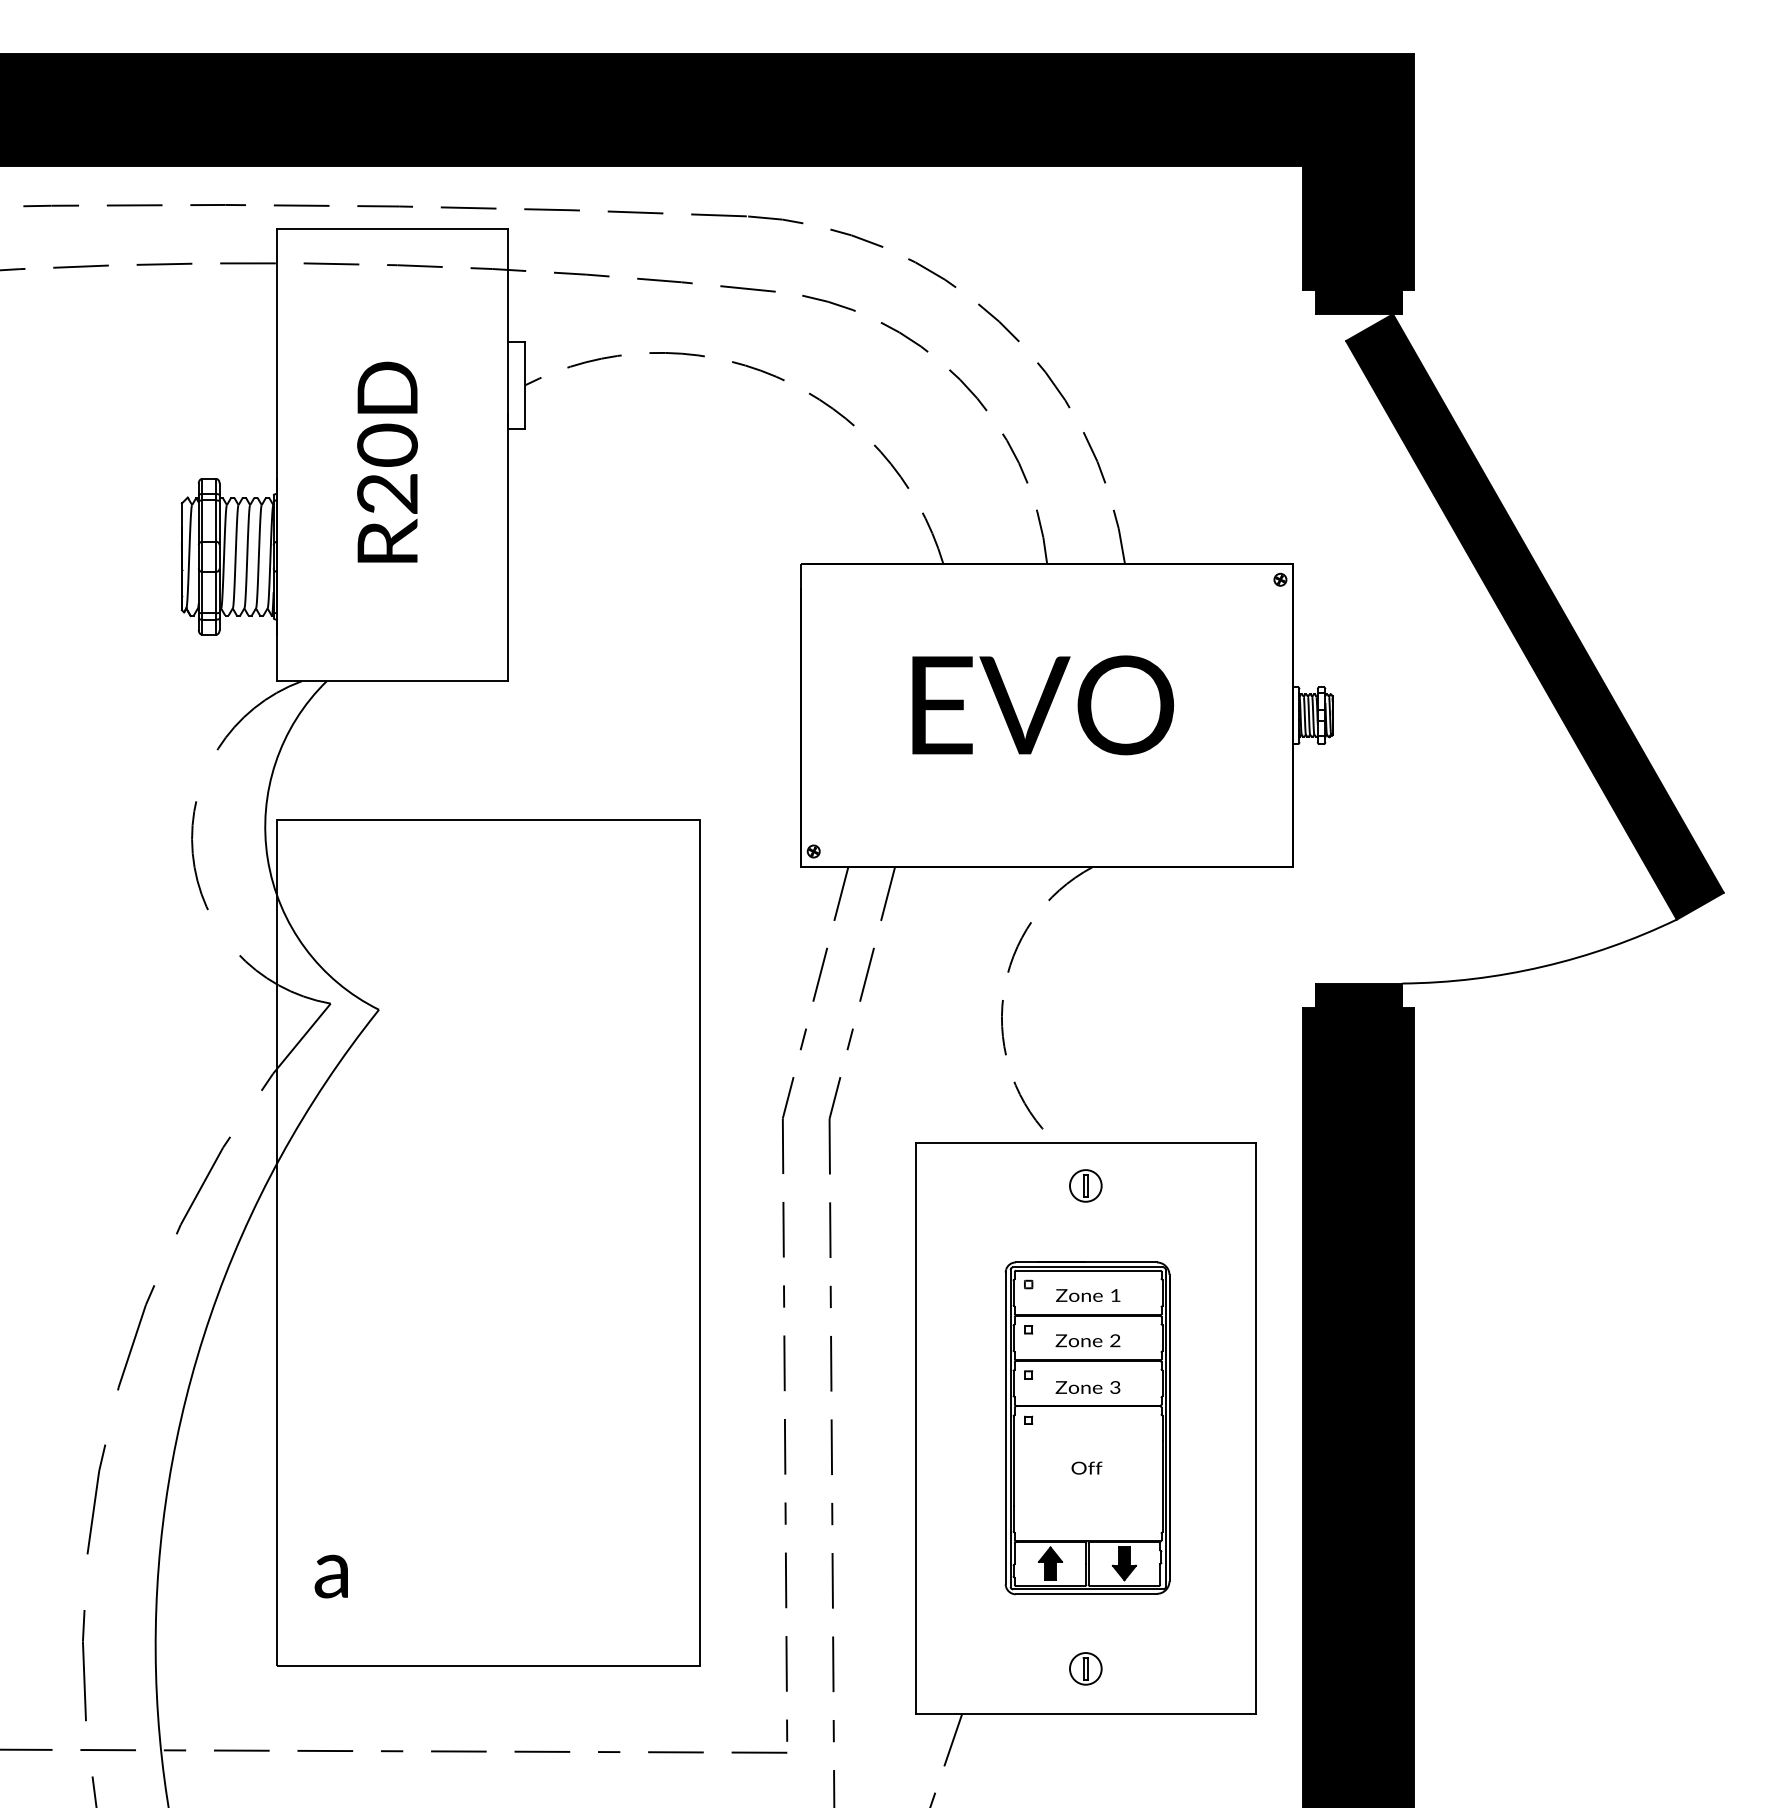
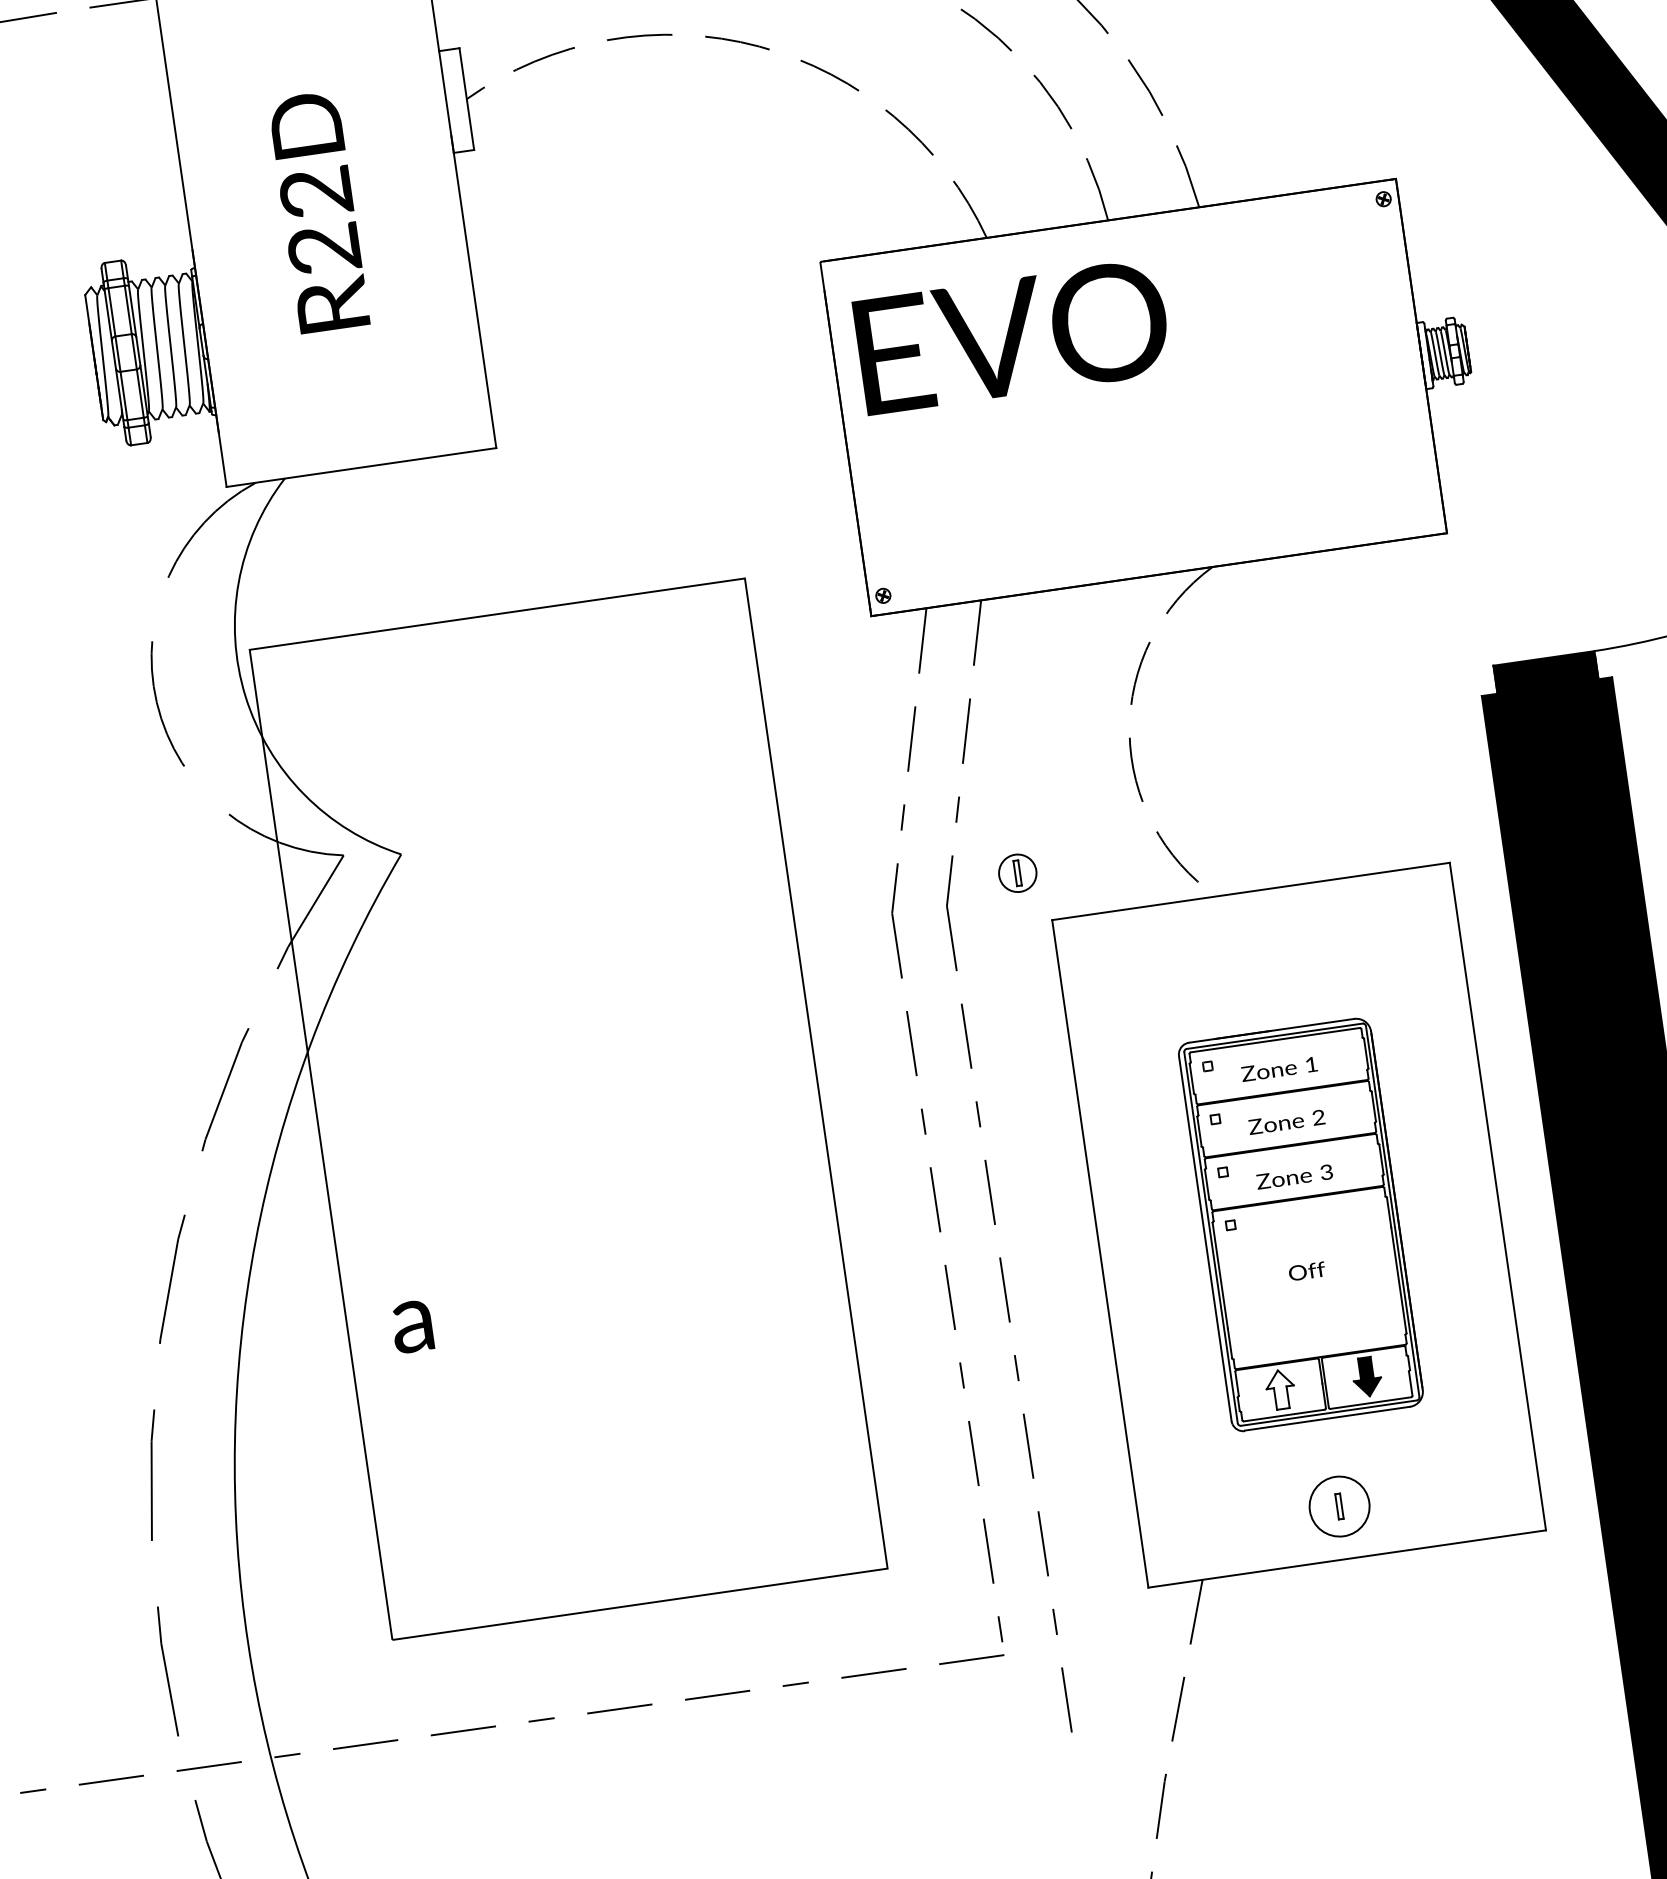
text: (387, 444) -> (315, 191), R20D -> R22D
text: (1042, 705) -> (1011, 337), moved
part: (1085, 1185) -> (1017, 872), moved
fill: (1050, 1563) -> (1280, 1389), removed
text: (330, 1576) -> (411, 1326), moved
circle: (1085, 1668) -> (1339, 1506), size x1.6

